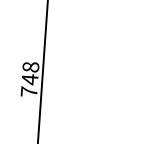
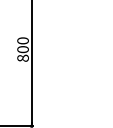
text: (29, 79) -> (22, 49), 748 -> 800

